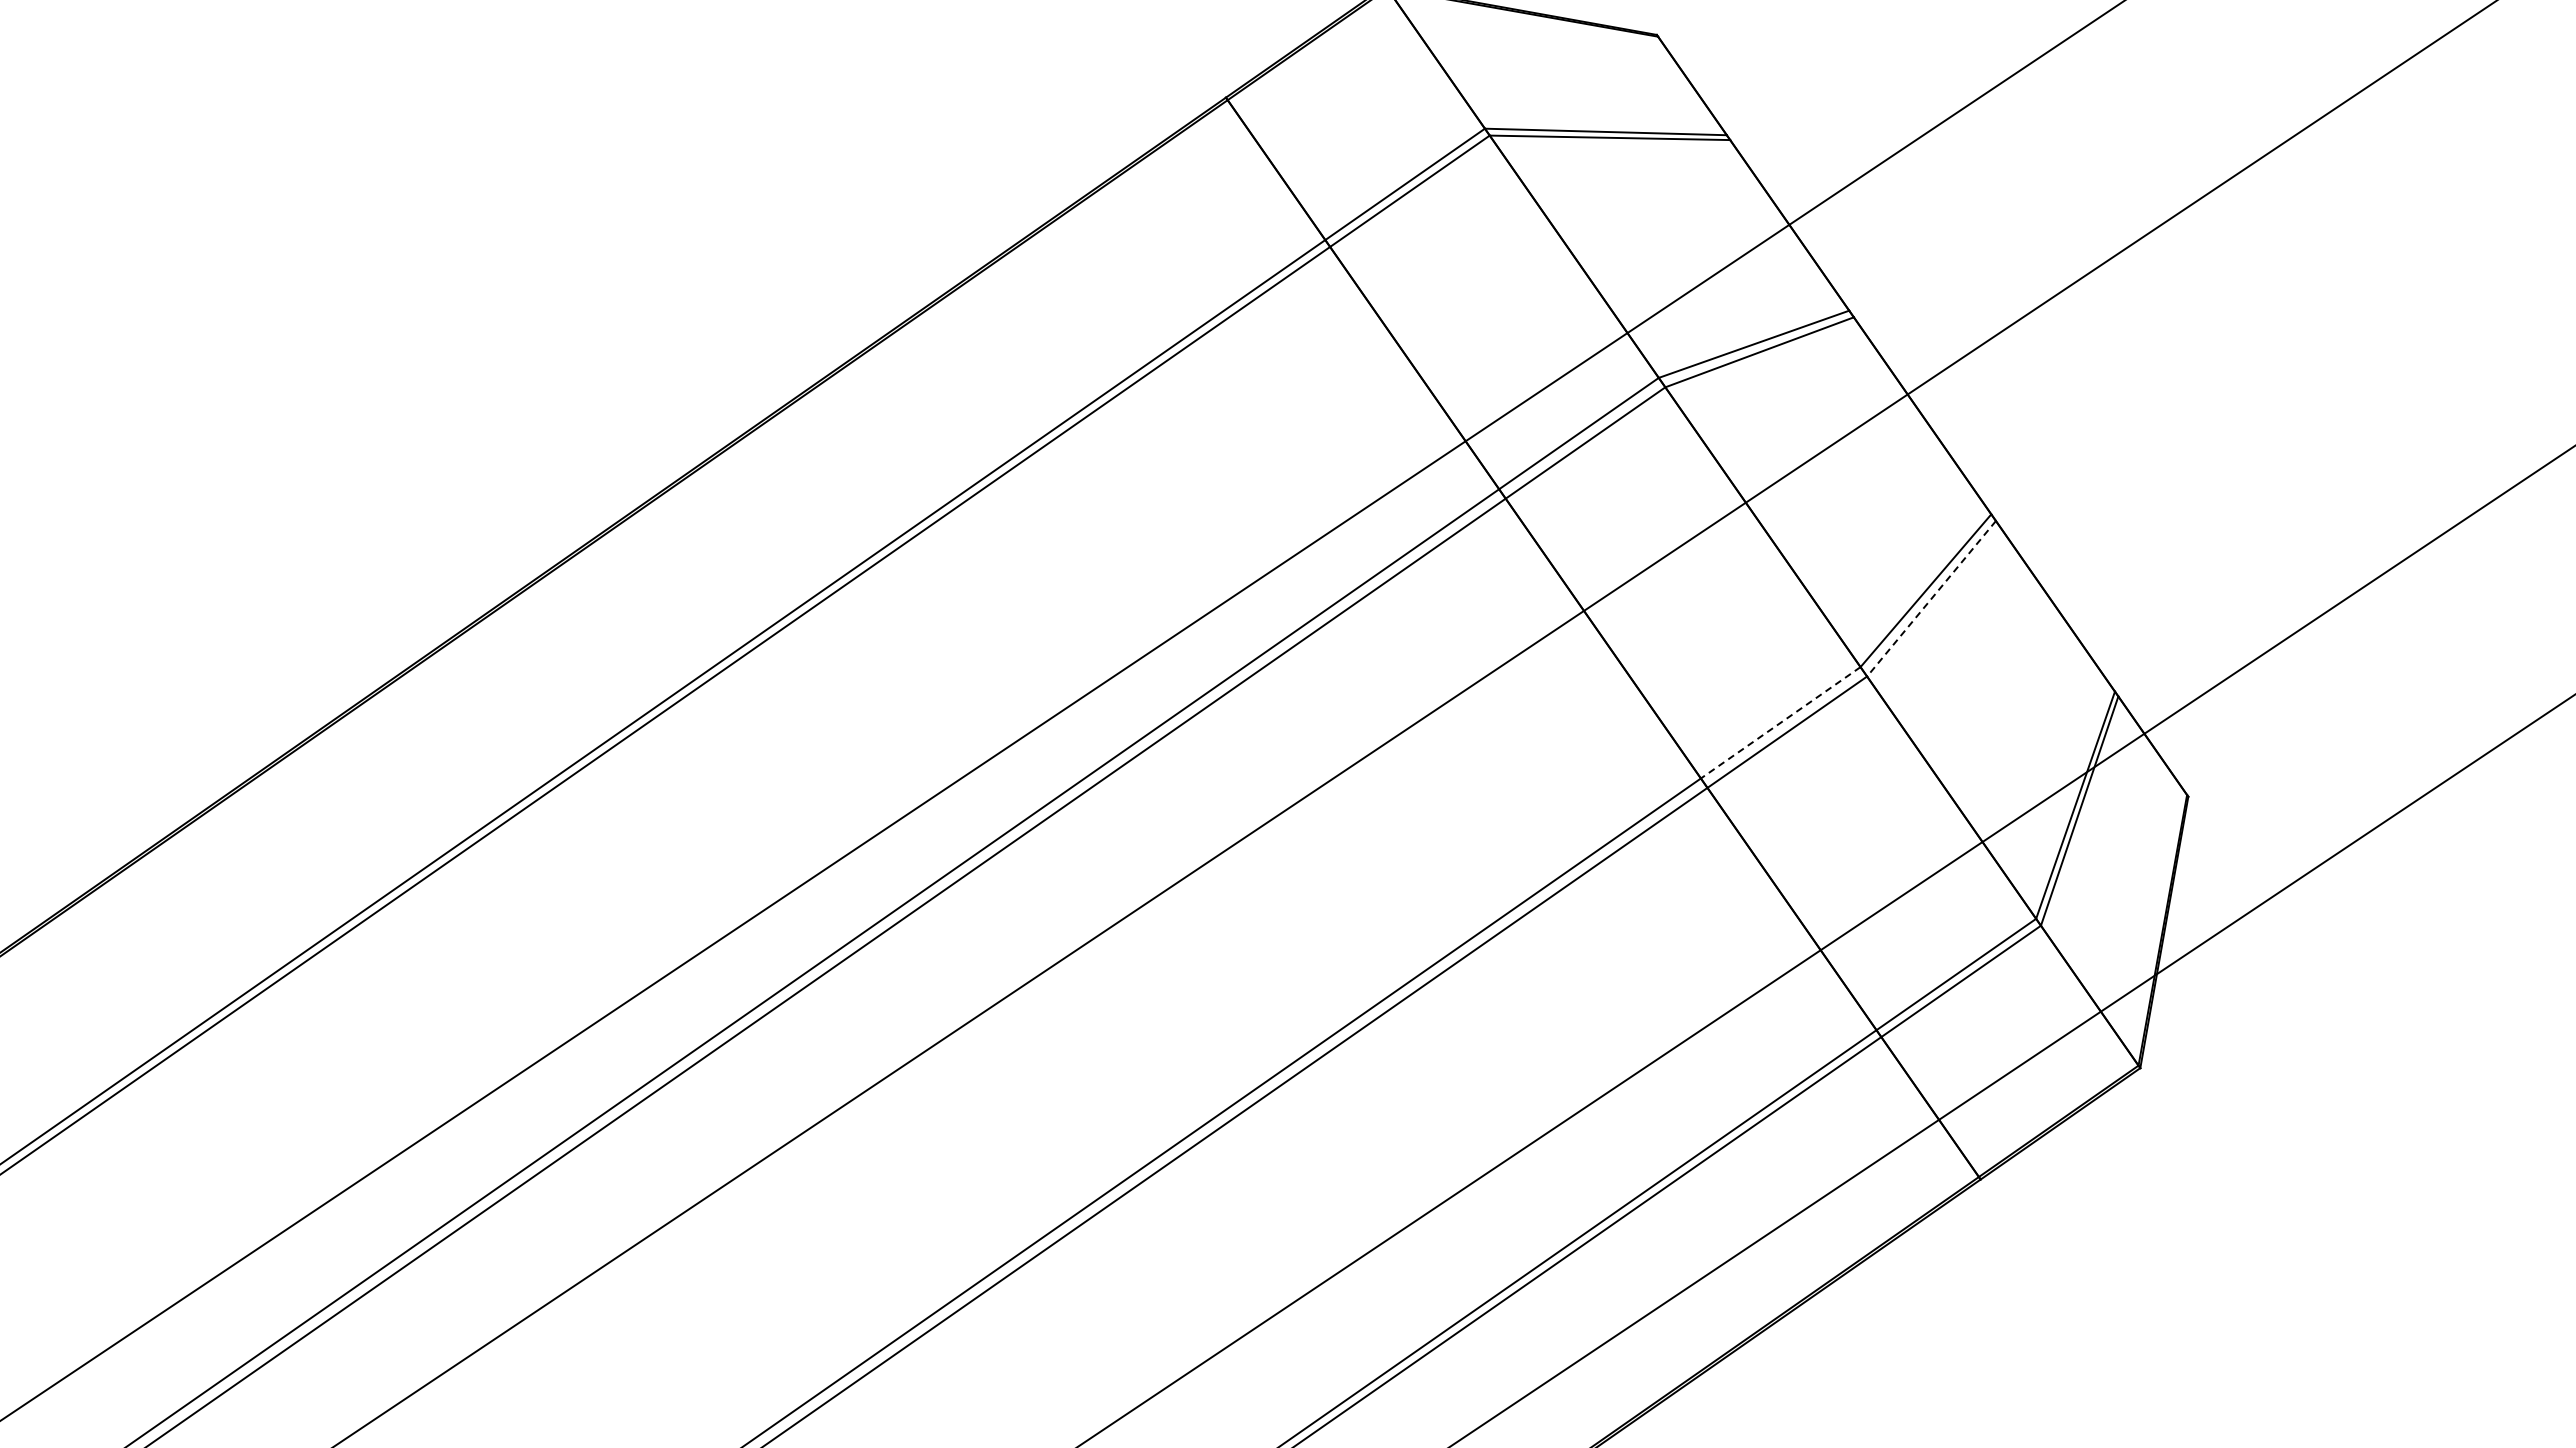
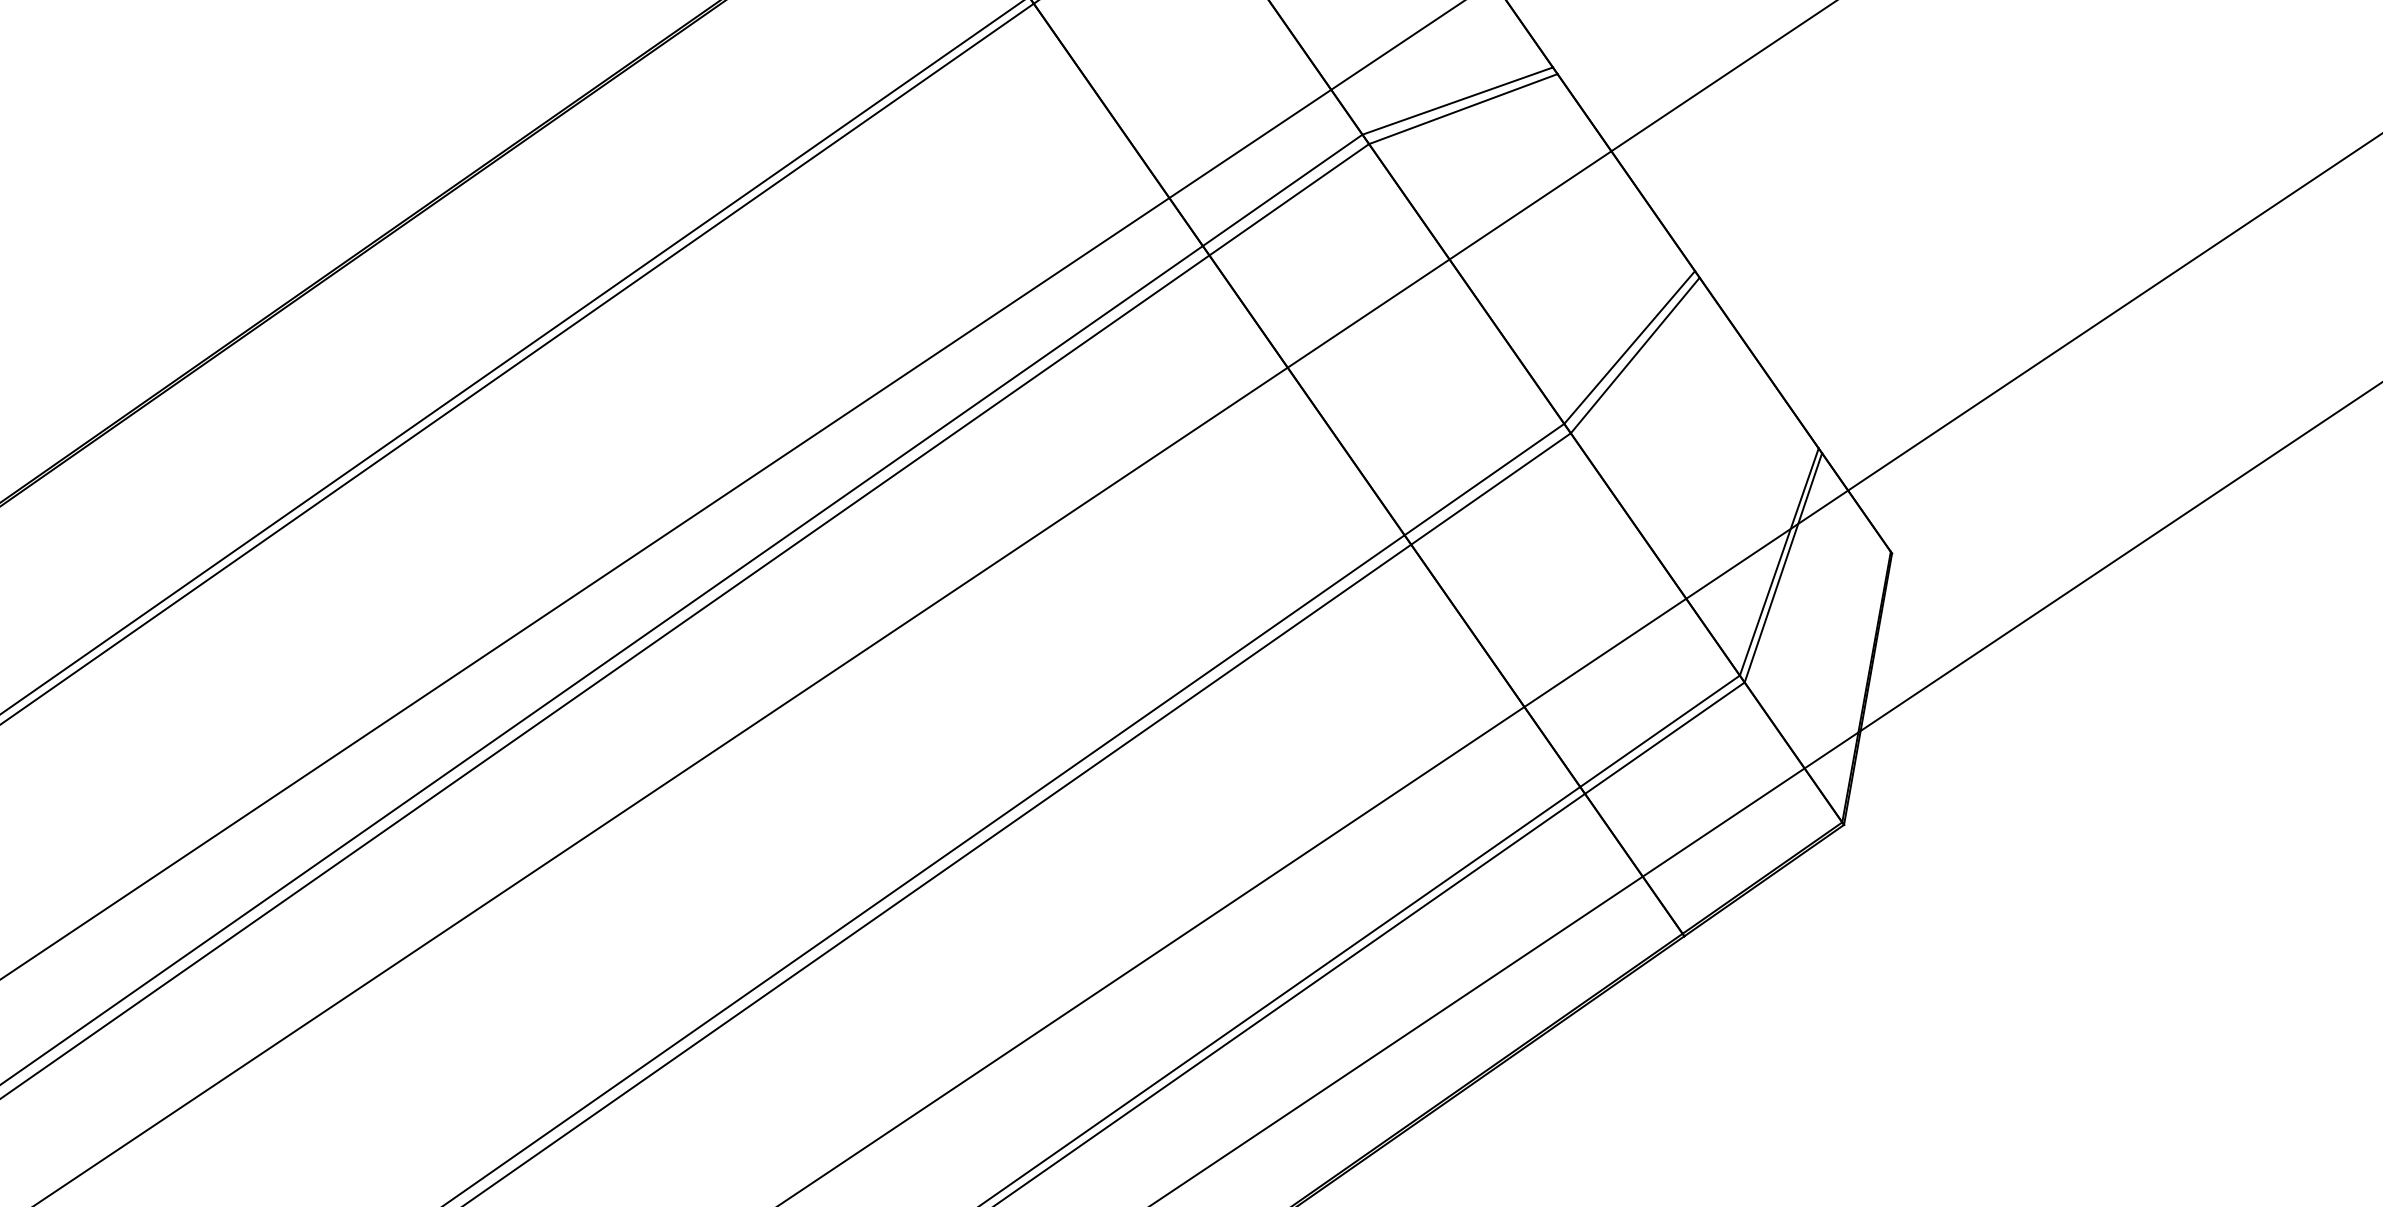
line: (1931, 598) -> (1635, 355), dashed -> solid
line: (1780, 723) -> (1484, 480), dashed -> solid

